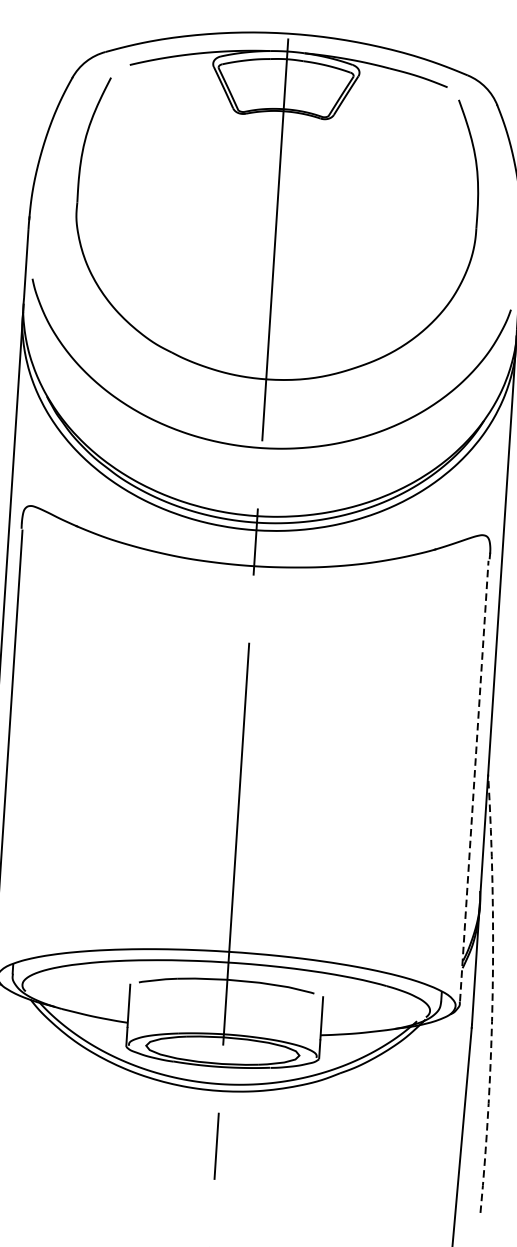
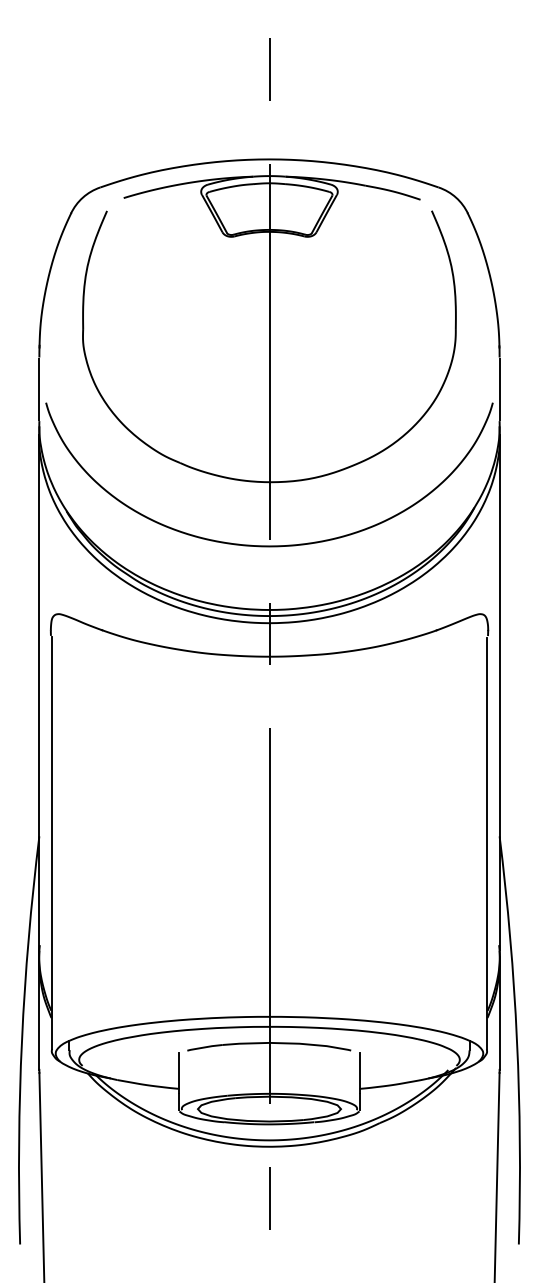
line: (474, 781) -> (487, 843), dashed -> solid
arc: (492, 994) -> (516, 1040), dashed -> solid

